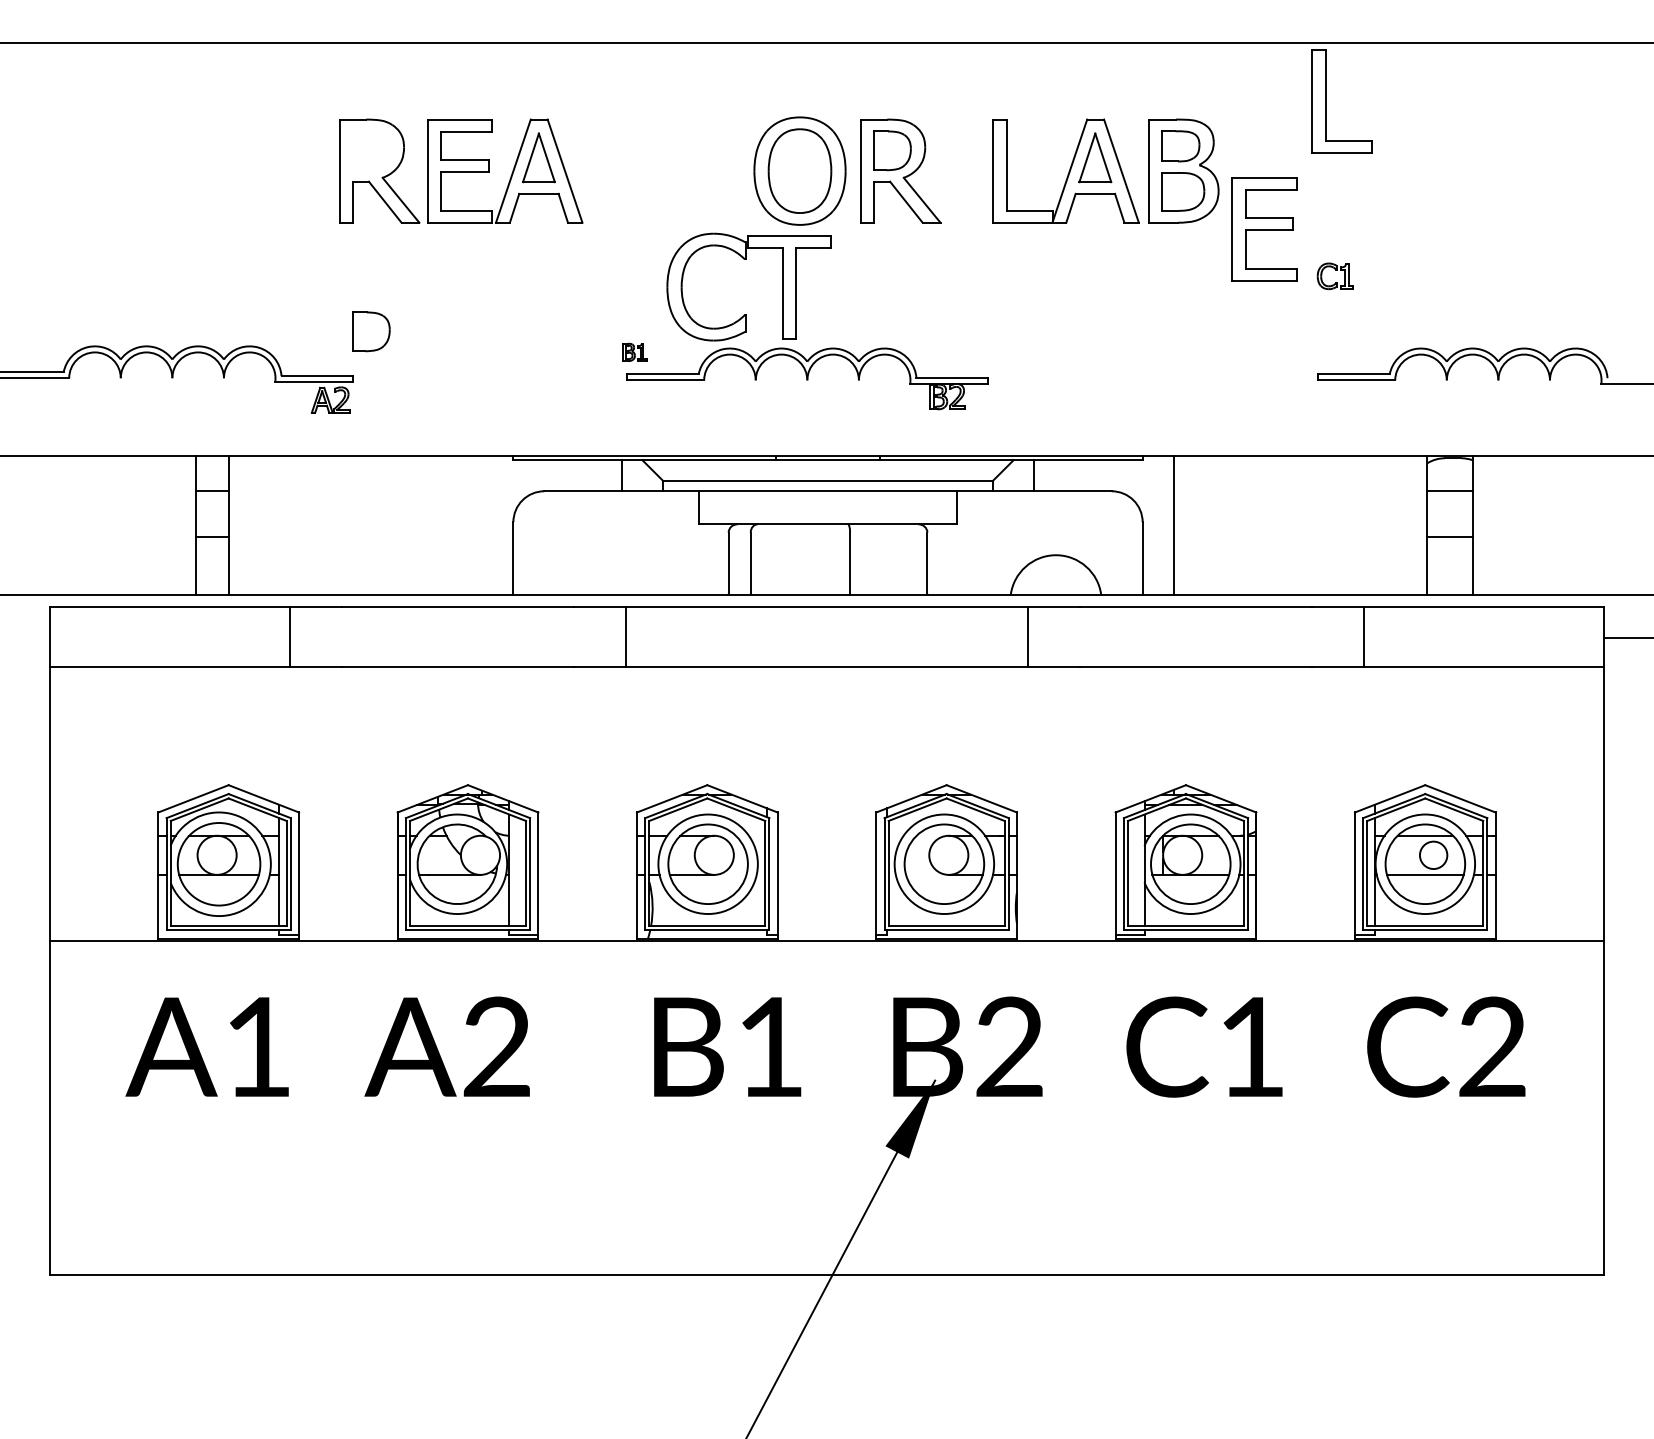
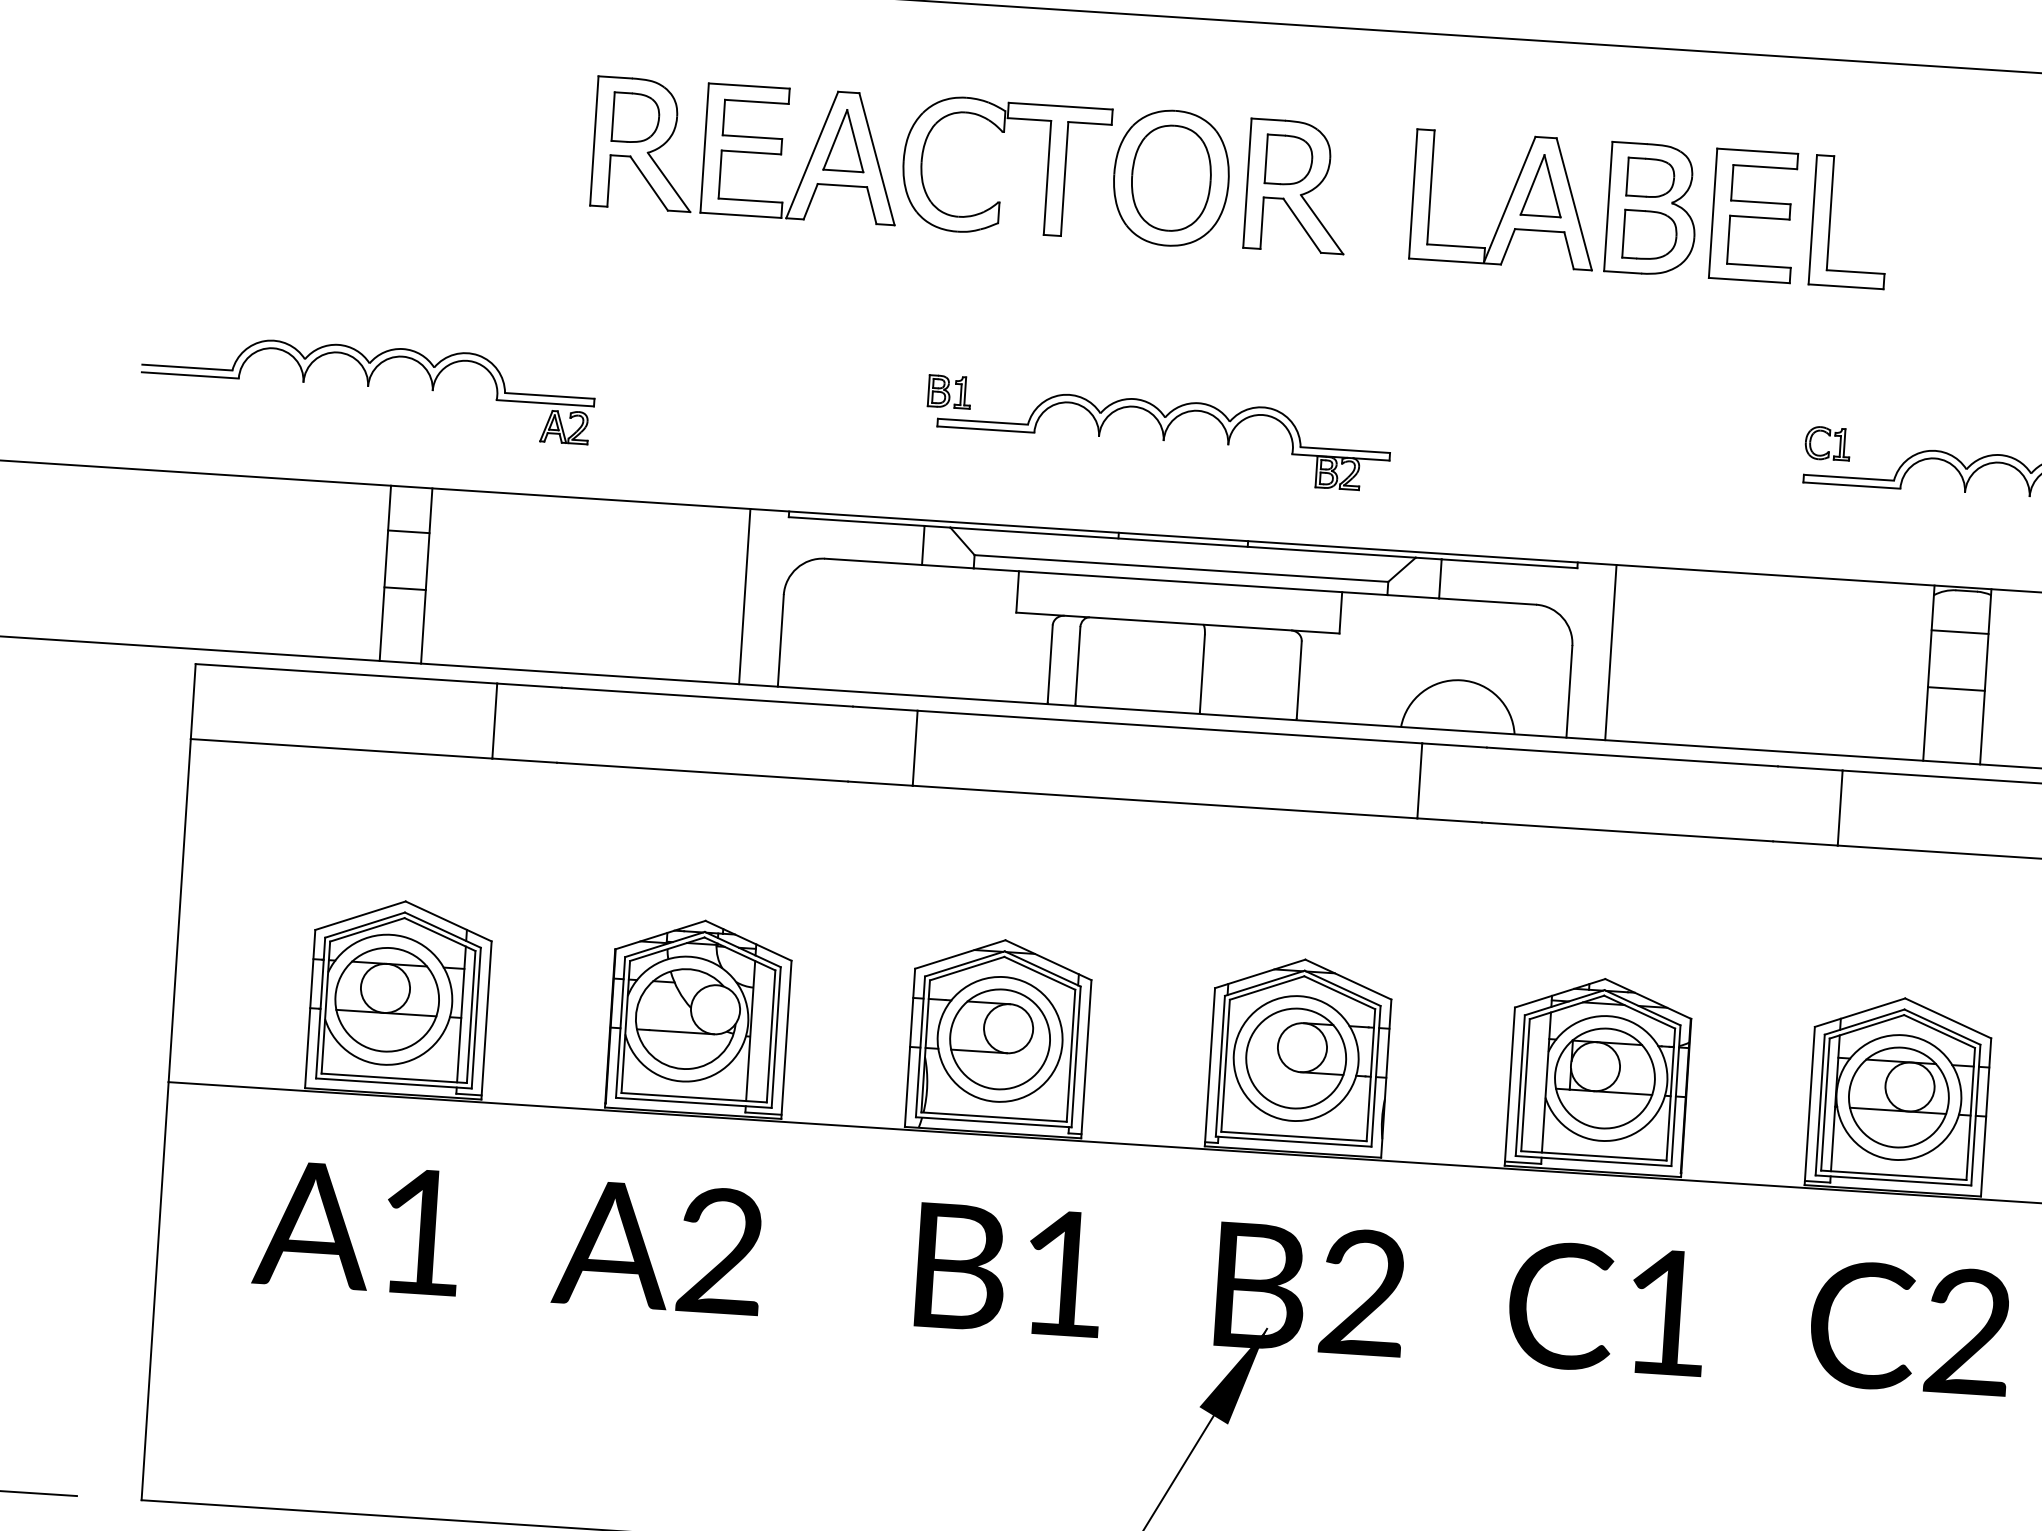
part: (1326, 101) -> (1831, 221), moved
part: (1264, 229) -> (1753, 216), moved
part: (746, 259) -> (1005, 132), moved
part: (1335, 270) -> (1828, 436), moved
part: (371, 331) -> (636, 117), moved
part: (634, 352) -> (949, 392), size x1.43
line: (482, 525) -> (744, 596), added
circle: (1433, 854) -> (1909, 1085), size x1.43

